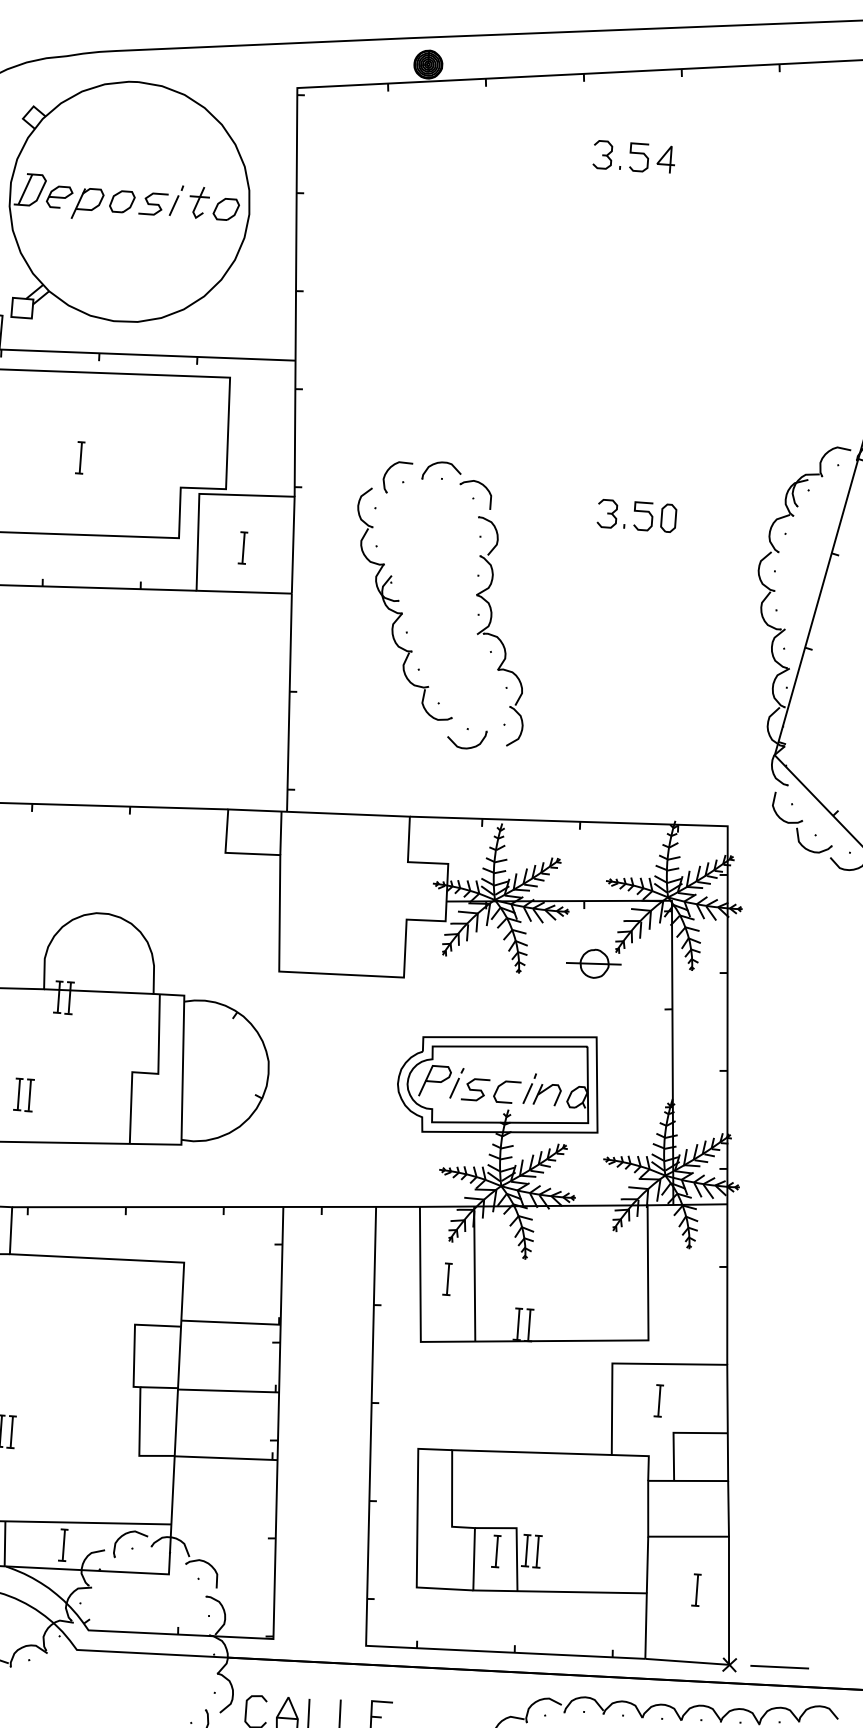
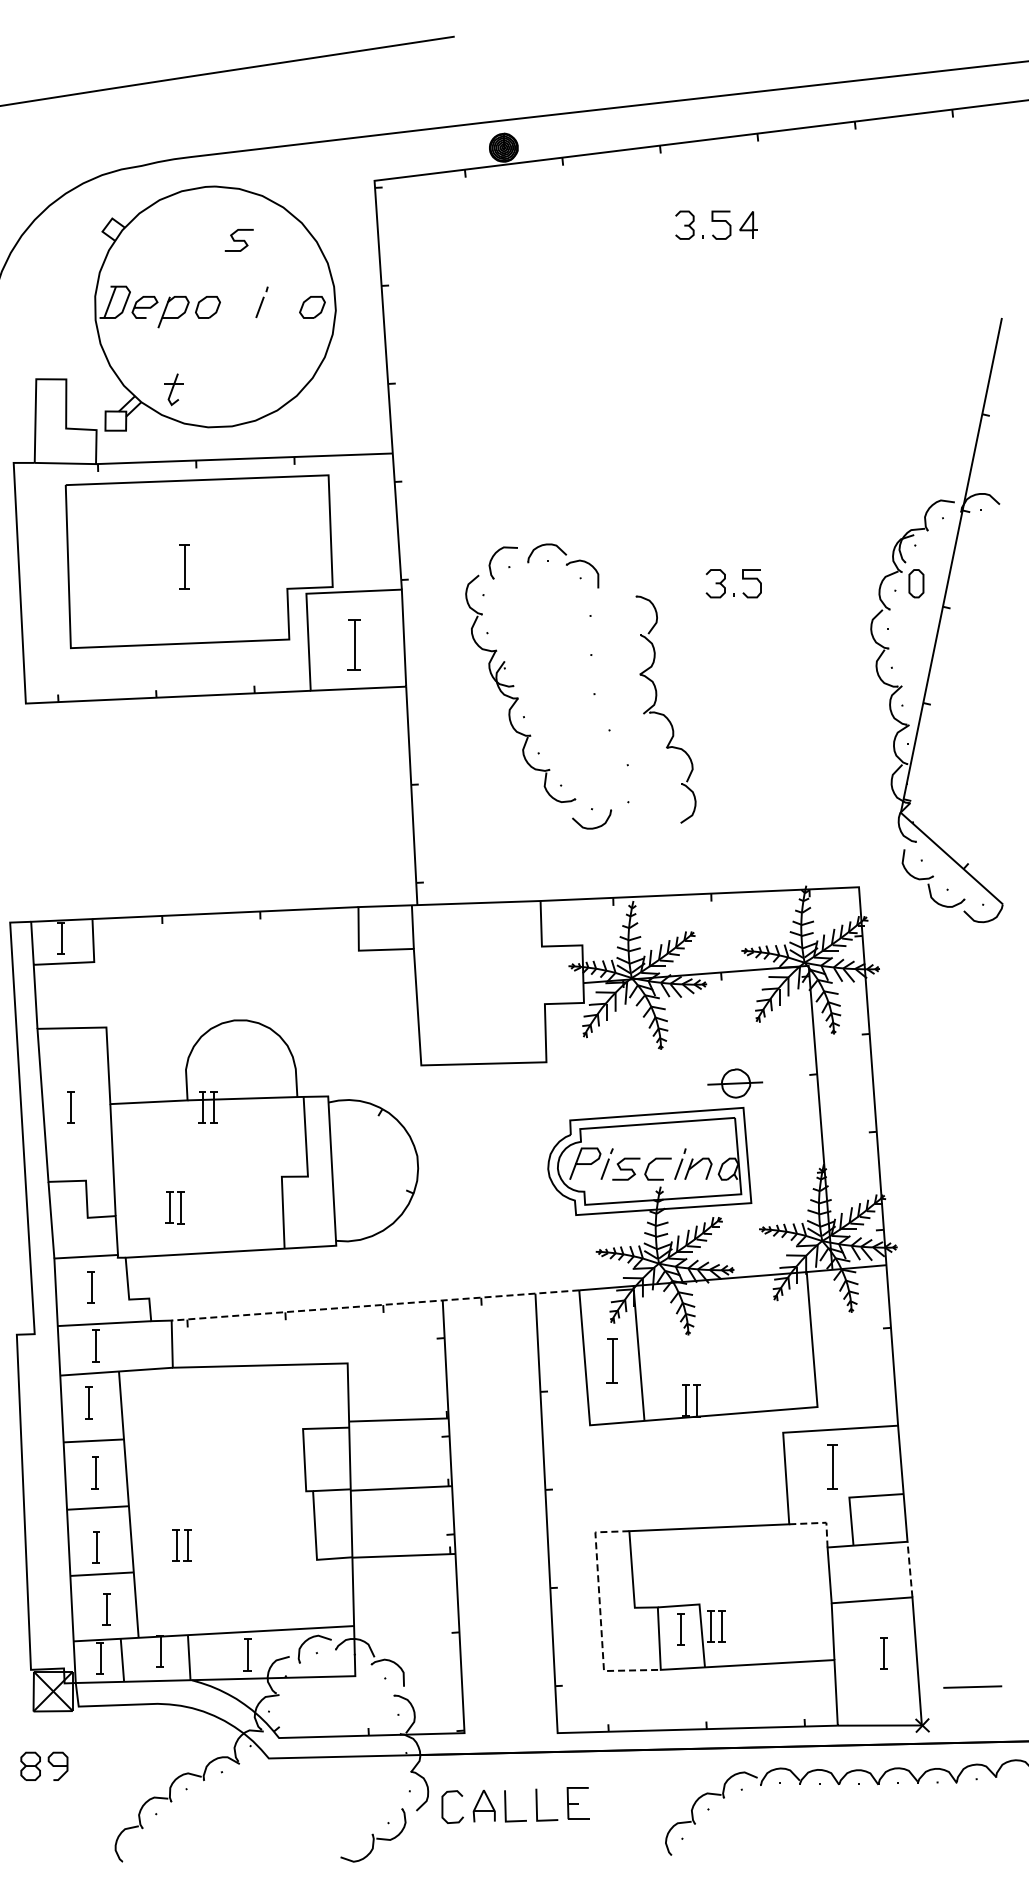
part: (198, 202) -> (173, 389), moved
curve: (152, 204) -> (238, 240), moved
part: (80, 457) -> (184, 566), size x1.4
part: (668, 518) -> (916, 583), moved
part: (242, 547) -> (353, 644), size x1.6
part: (499, 631) -> (665, 709), moved
part: (594, 963) -> (735, 1083), moved
line: (215, 1207) -> (374, 1305), solid -> dashed
part: (446, 1279) -> (611, 1360), size x1.4
part: (658, 1400) -> (831, 1466), size x1.4
line: (642, 1455) -> (820, 1522), solid -> dashed
line: (728, 1508) -> (909, 1569), solid -> dashed
line: (417, 1529) -> (600, 1613), solid -> dashed
line: (779, 1666) -> (972, 1686), moved

